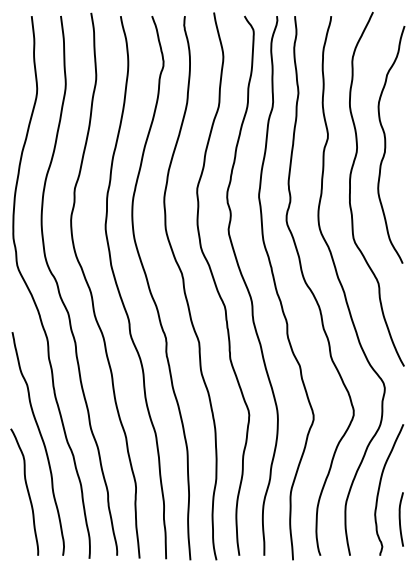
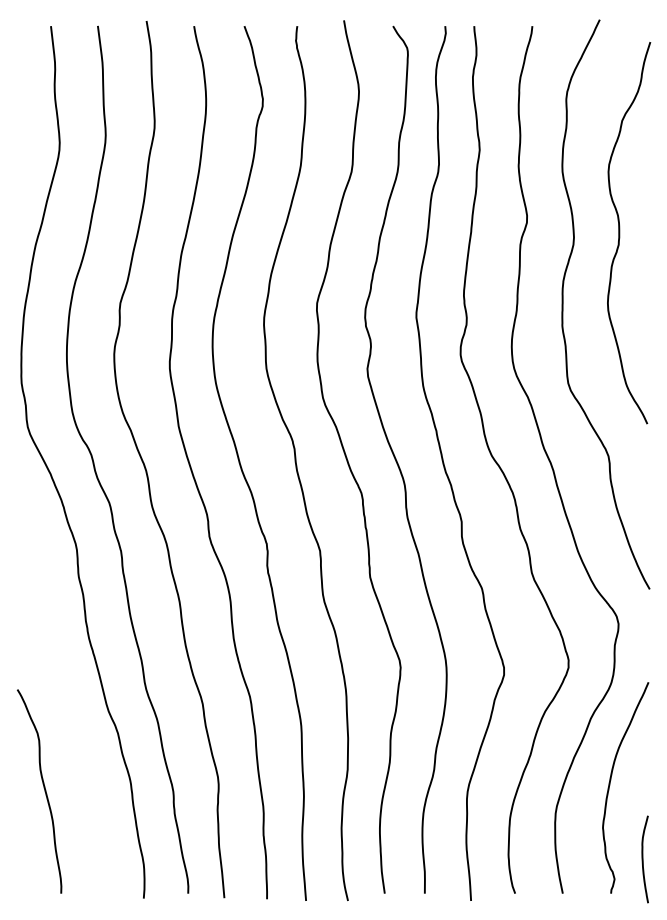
curve: (41, 440) -> (66, 708), removed
curve: (400, 519) -> (643, 859), moved

